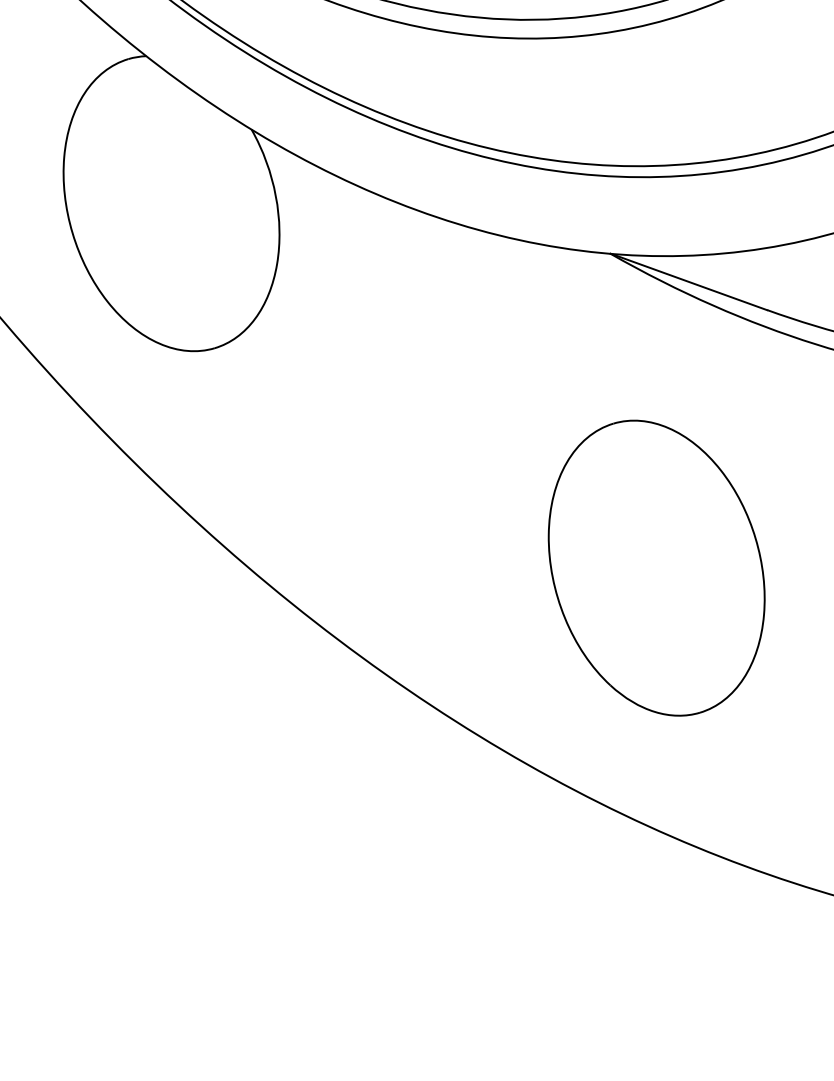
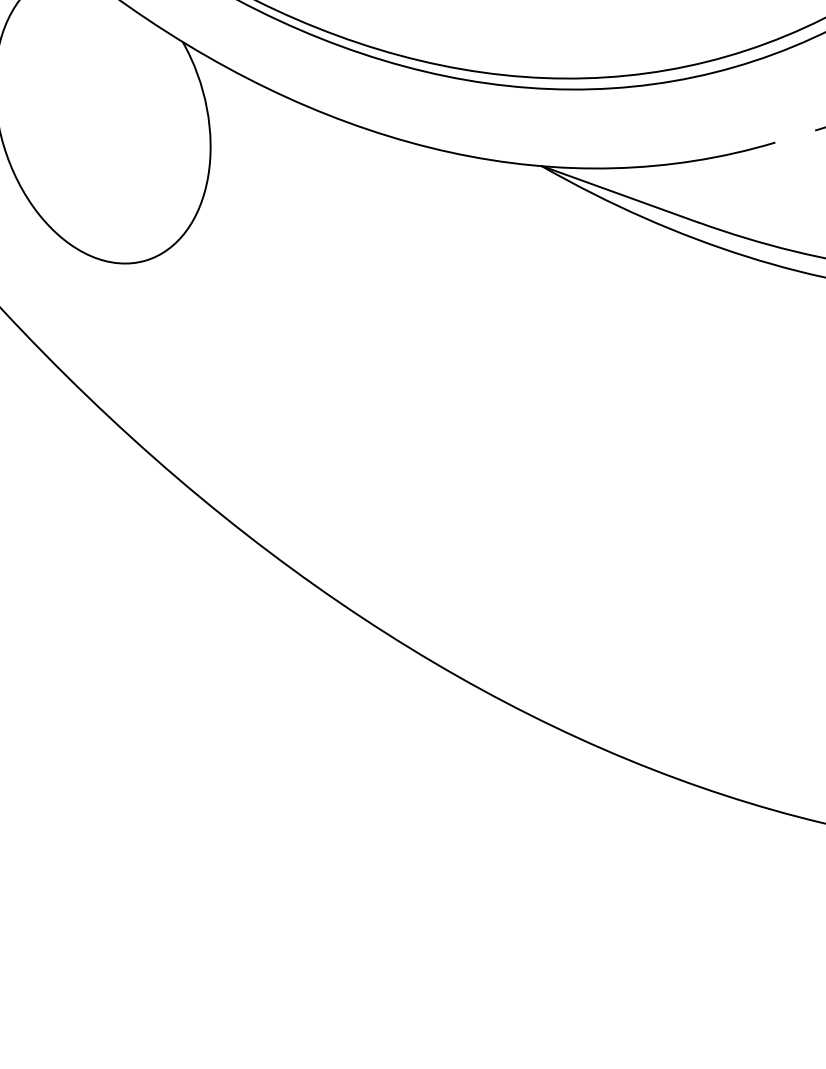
part: (656, 567) -> (587, 479), removed

